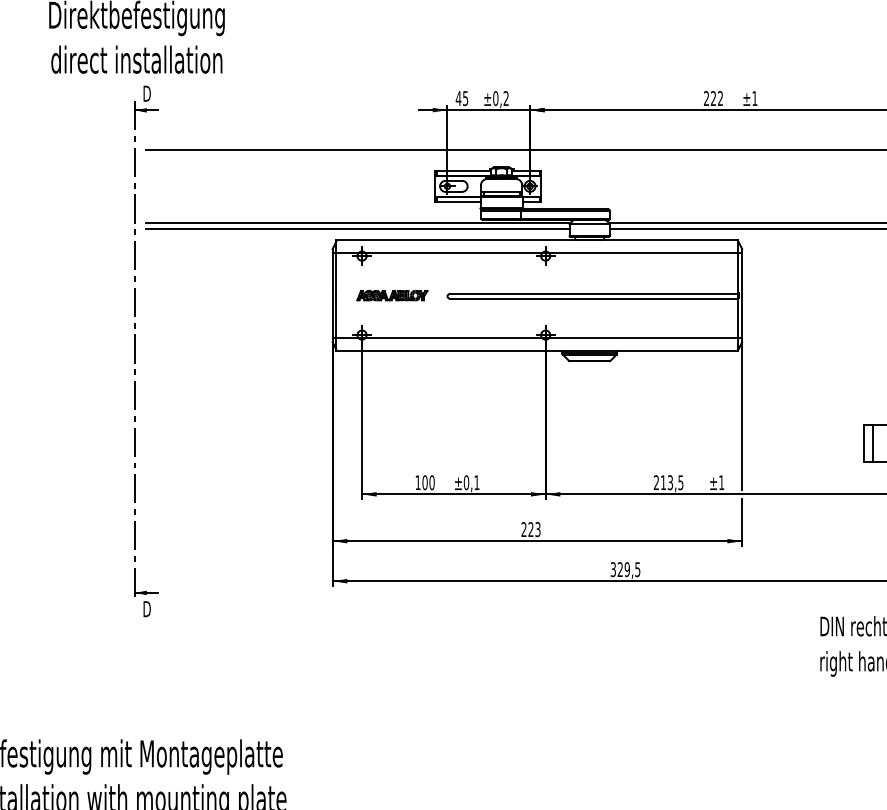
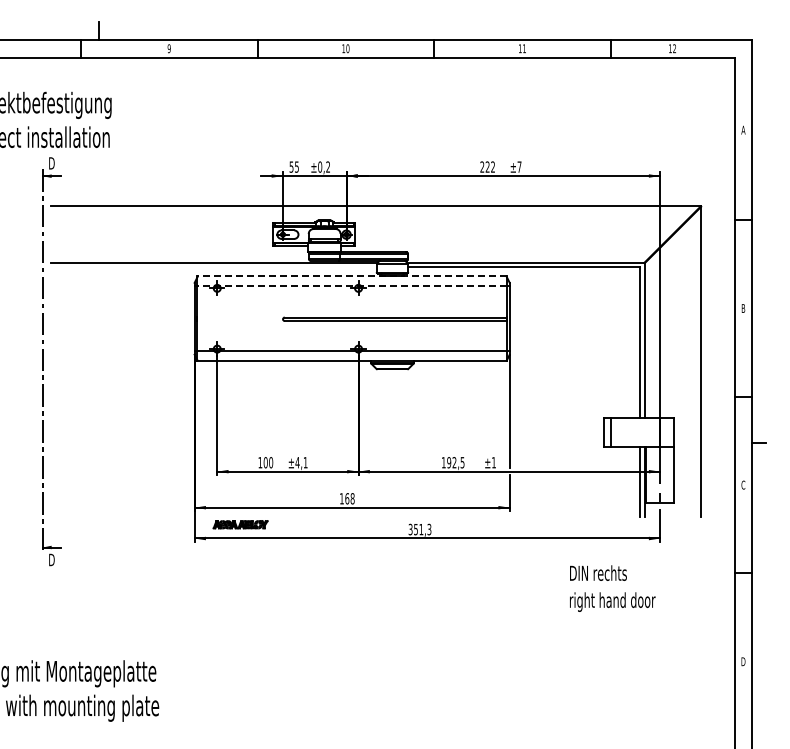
text: (458, 97) -> (291, 166), 45 -> 55
text: (754, 97) -> (519, 166), ±1 -> ±7
line: (357, 229) -> (213, 267), removed
line: (537, 240) -> (352, 276), solid -> dashed
line: (537, 253) -> (352, 286), solid -> dashed
part: (392, 295) -> (240, 524), moved
text: (466, 482) -> (297, 462), ±0,1 -> ±4,1
text: (662, 482) -> (448, 462), 213,5 -> 192,5
text: (530, 529) -> (346, 498), 223 -> 168
text: (628, 569) -> (422, 529), 329,5 -> 351,3

